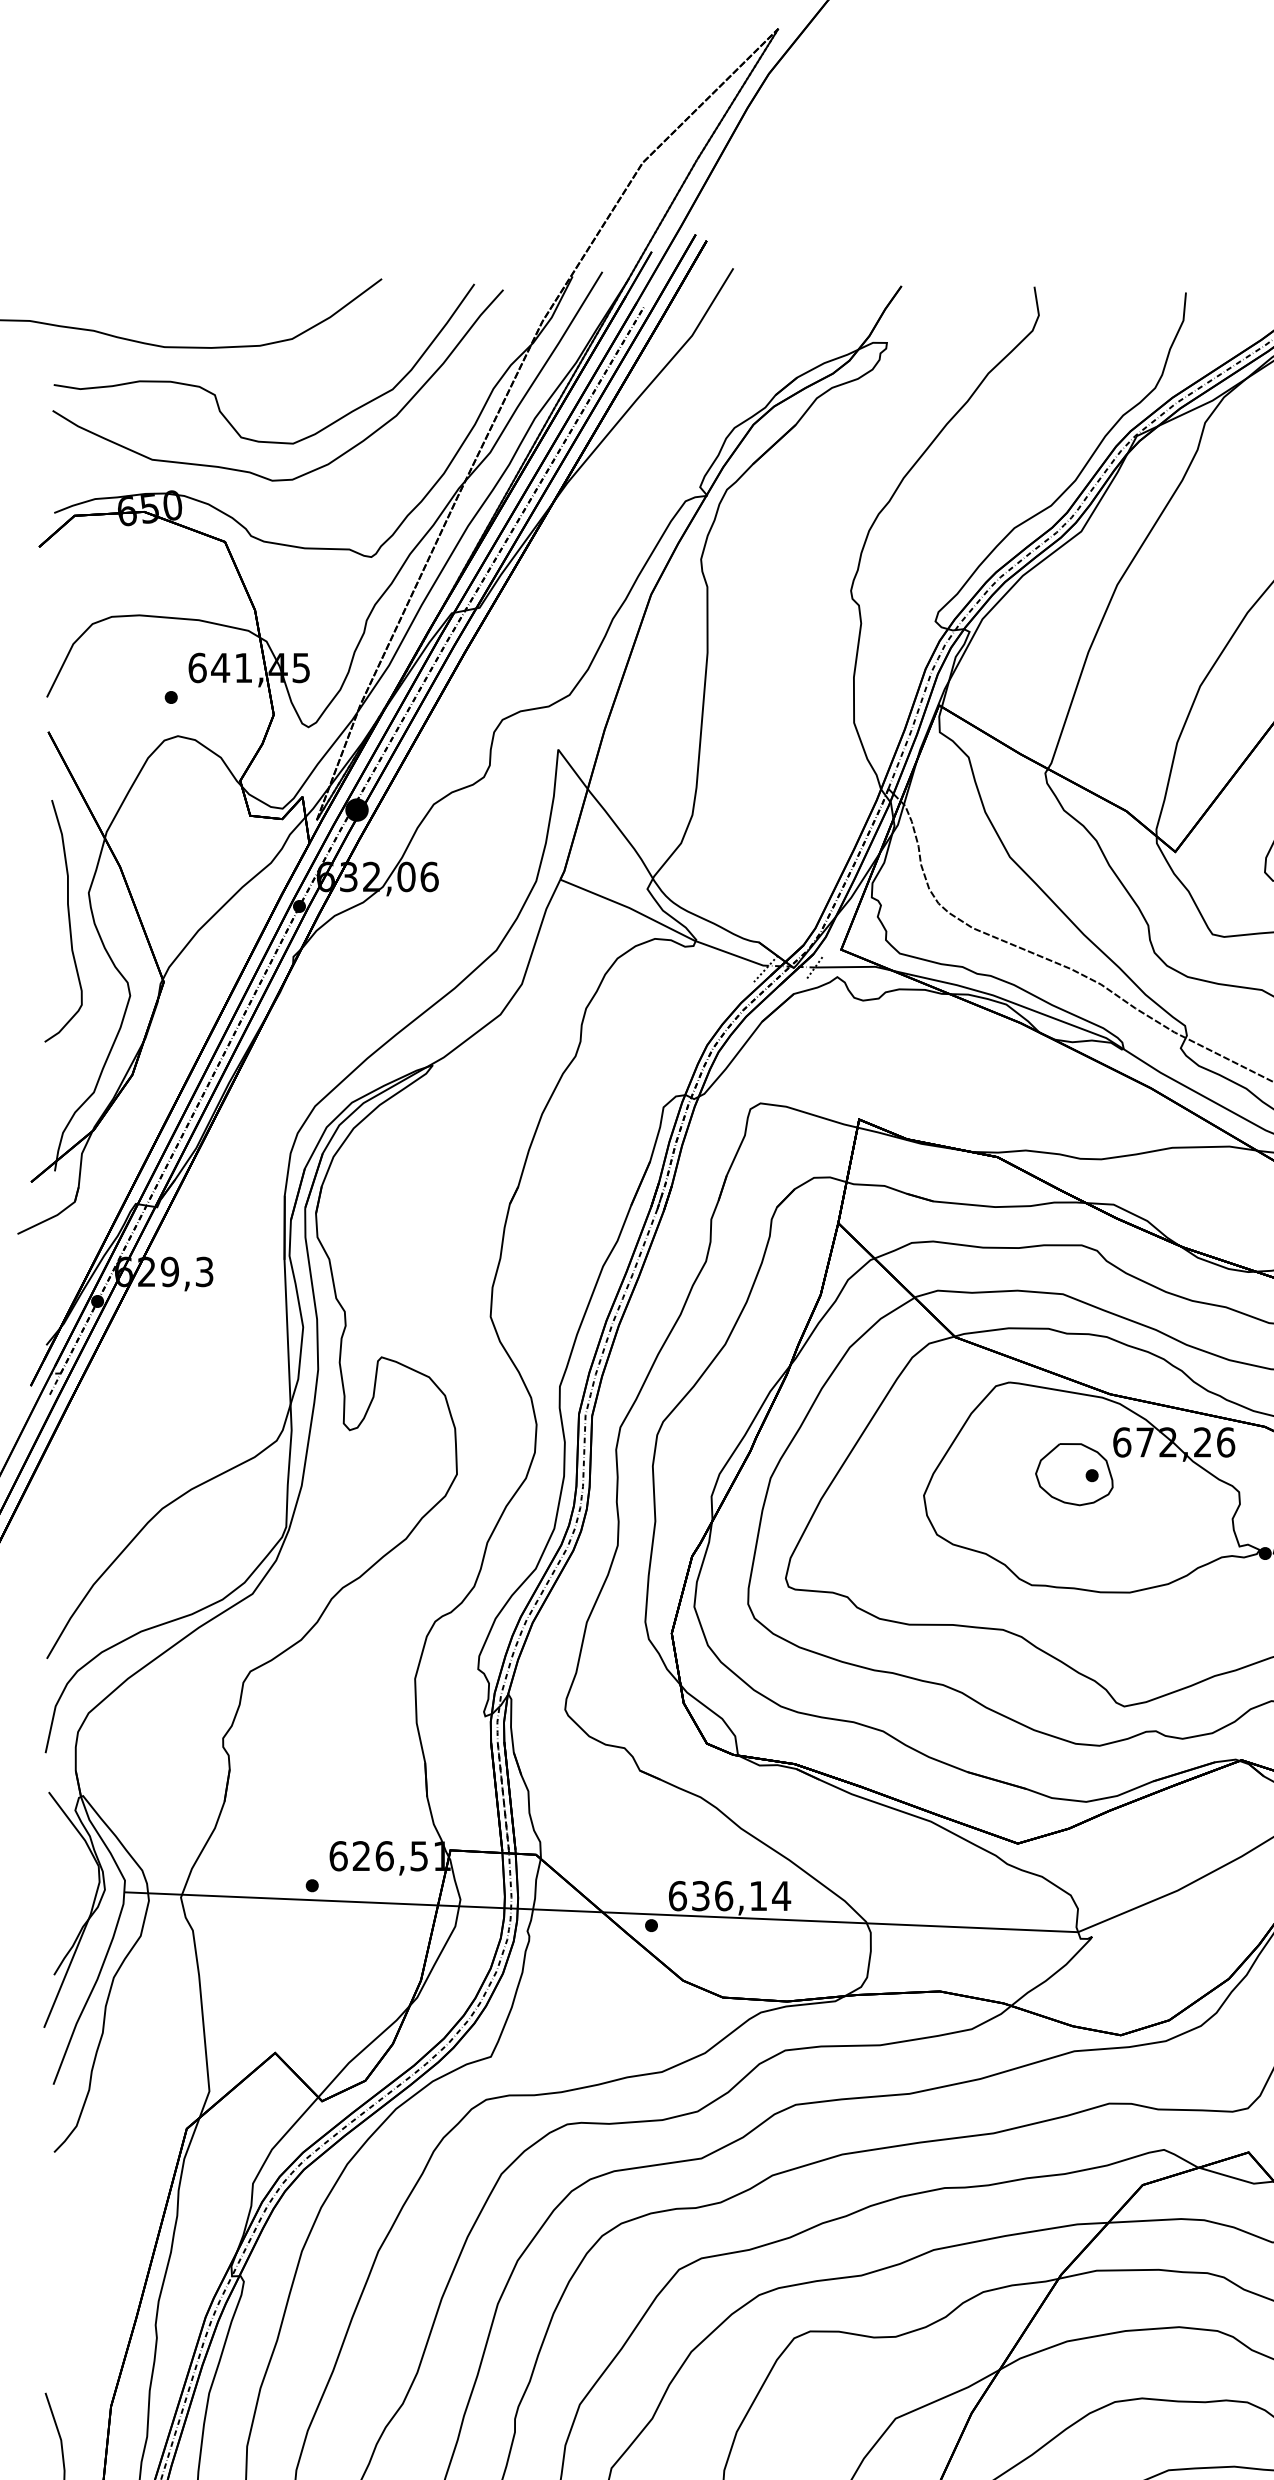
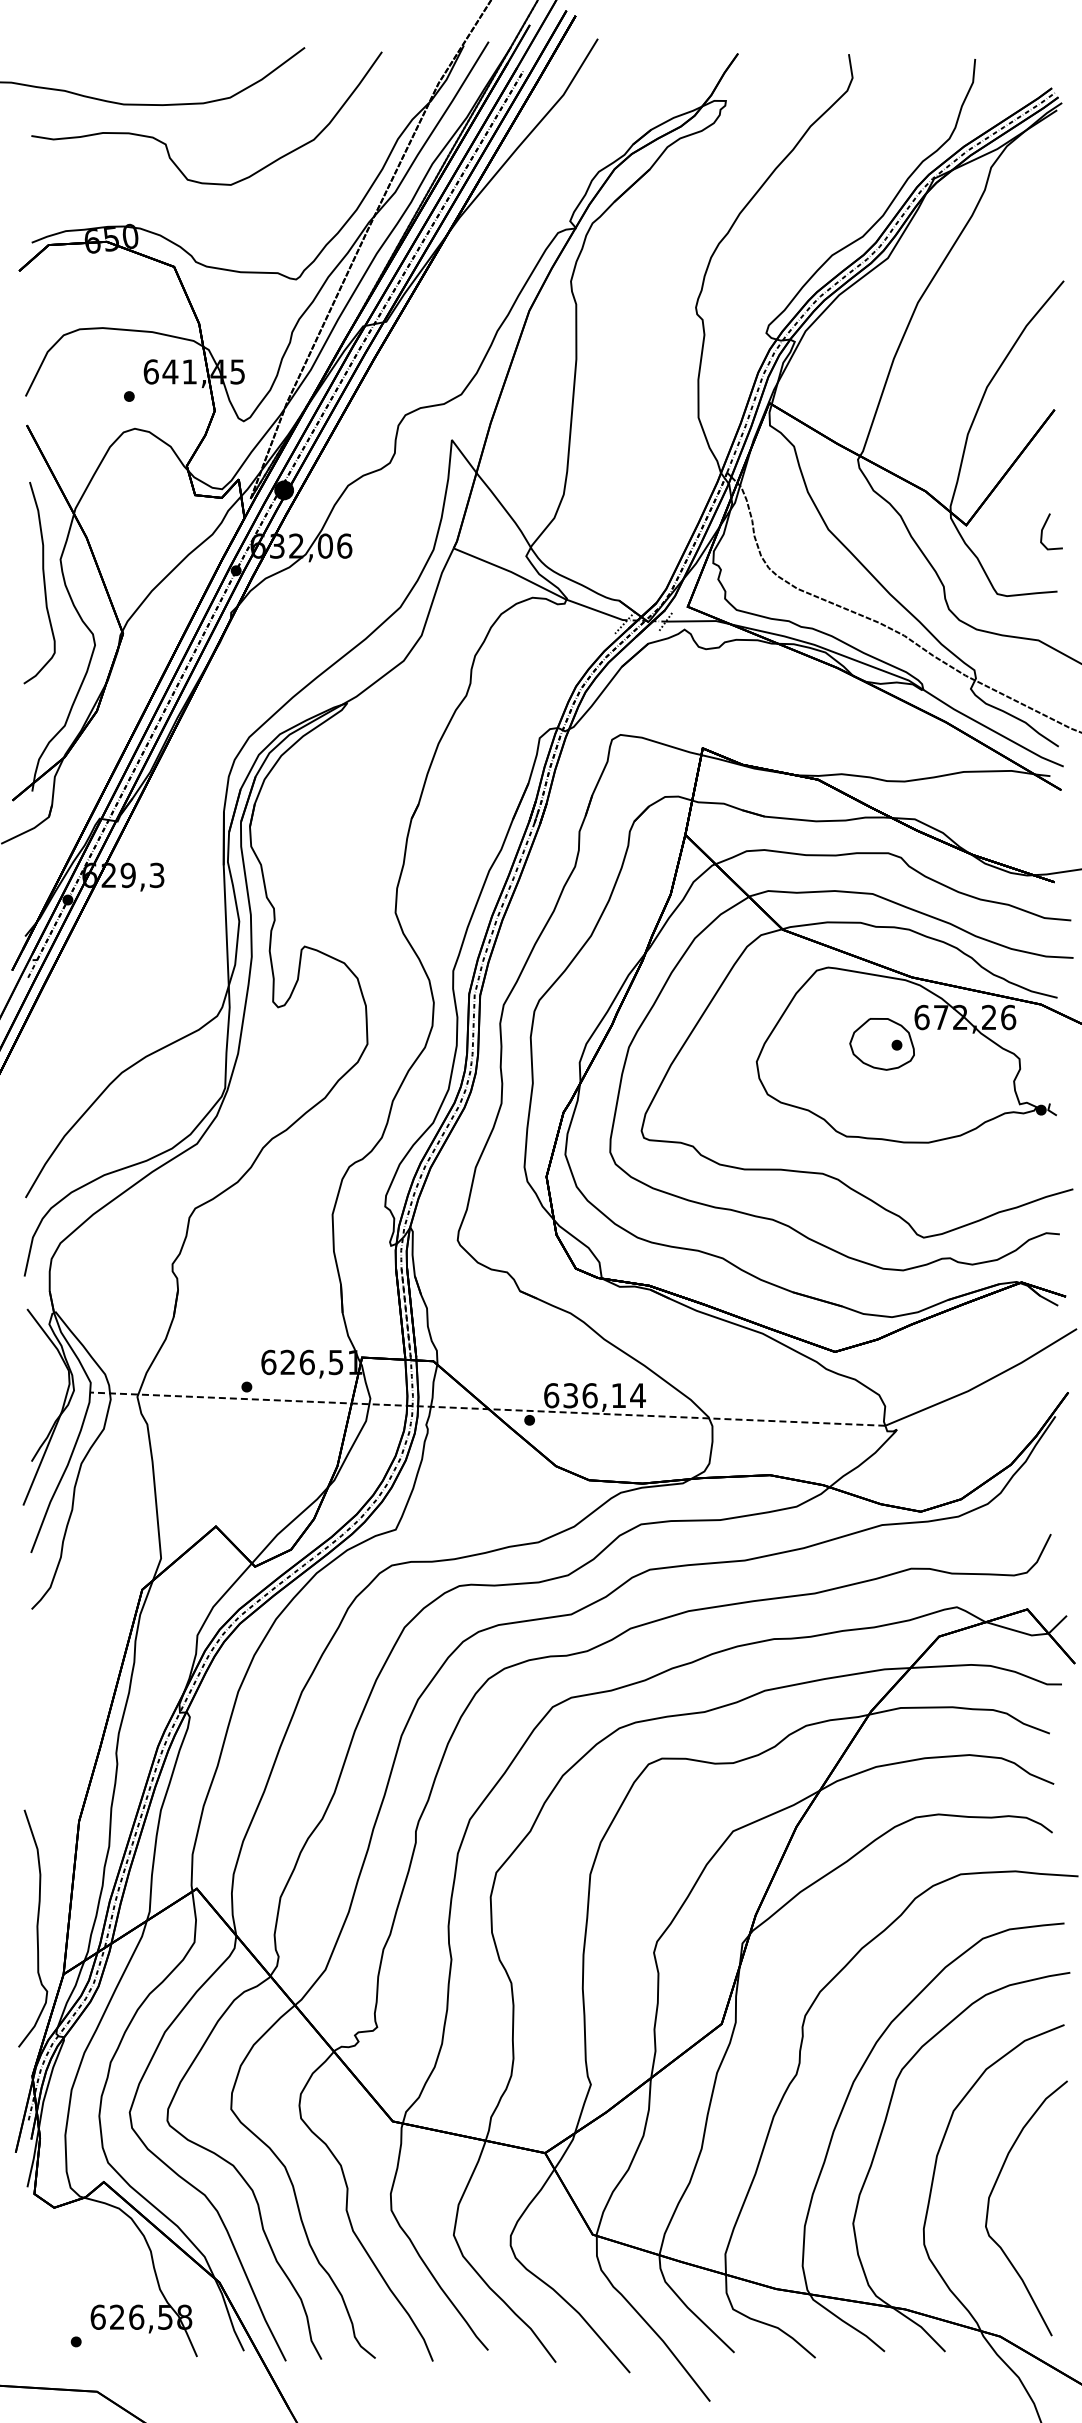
curve: (248, 470) -> (193, 207), removed
line: (600, 1912) -> (487, 1409), solid -> dashed

